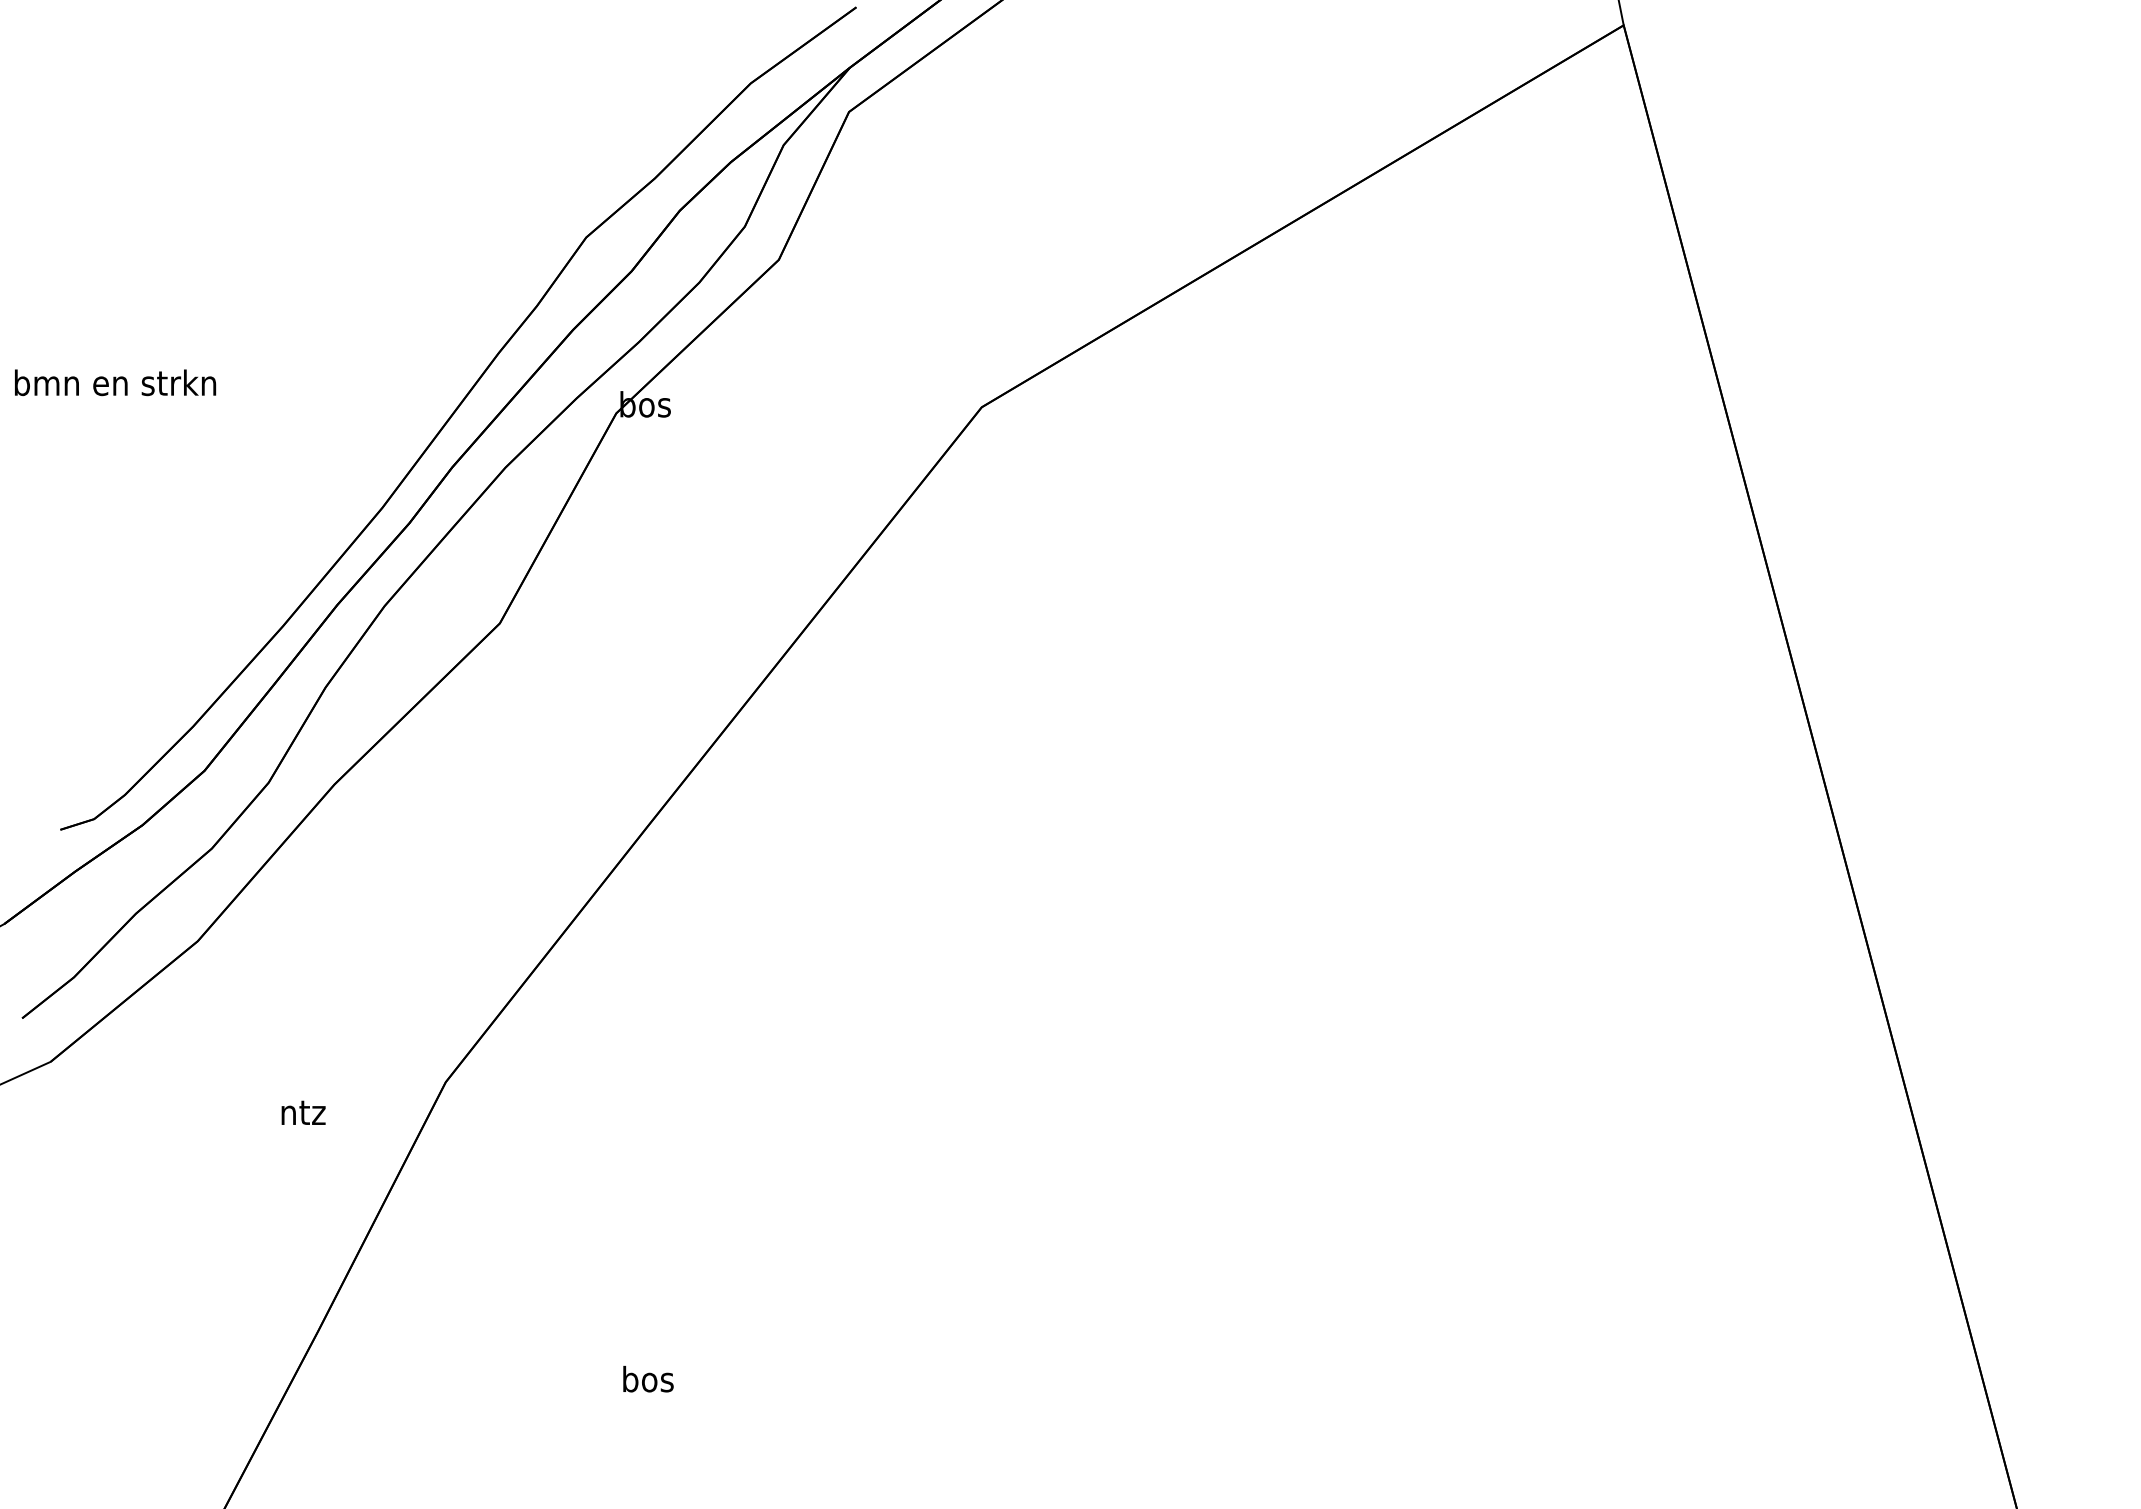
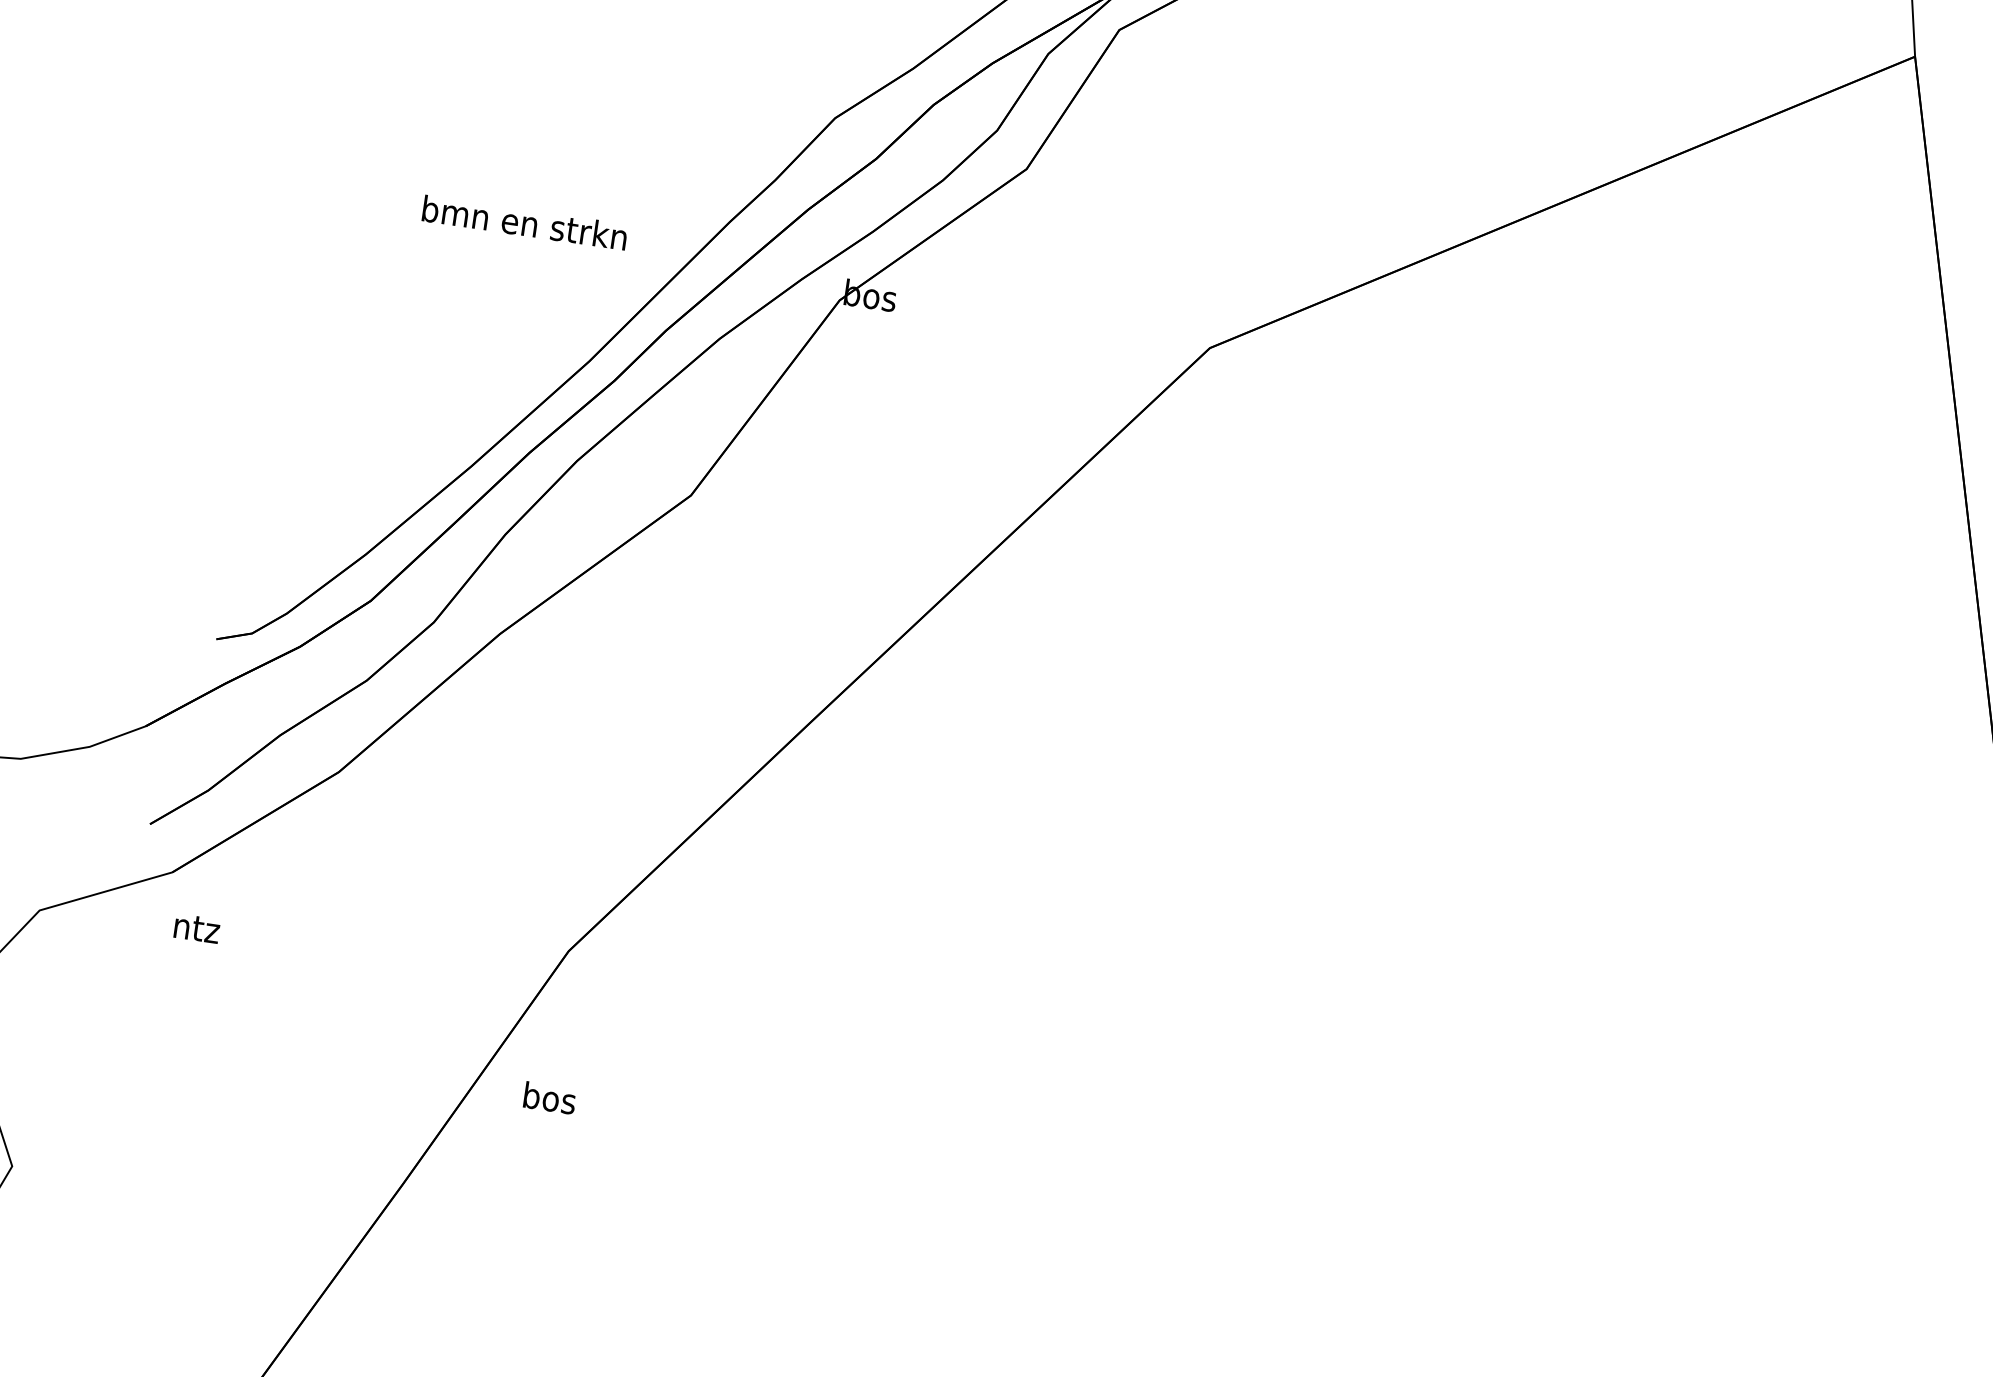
text: (115, 382) -> (525, 222), moved
text: (303, 1112) -> (197, 928), moved
text: (648, 1379) -> (550, 1098), moved

